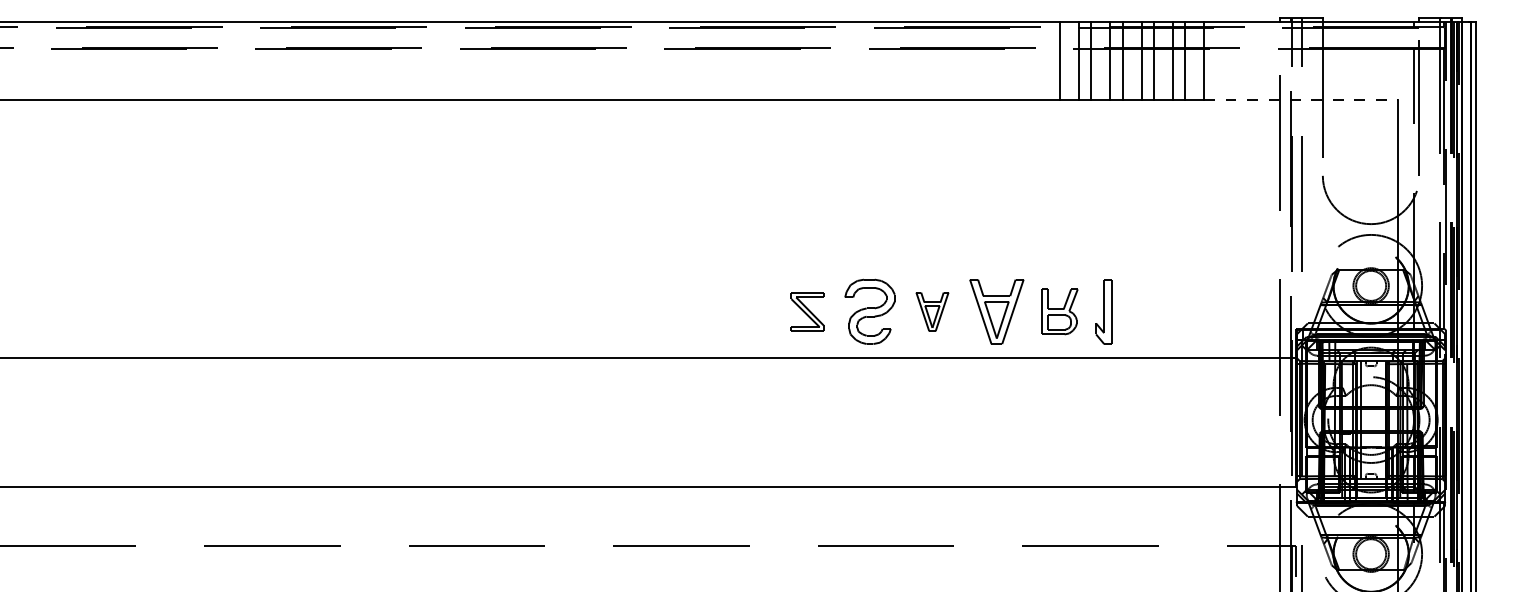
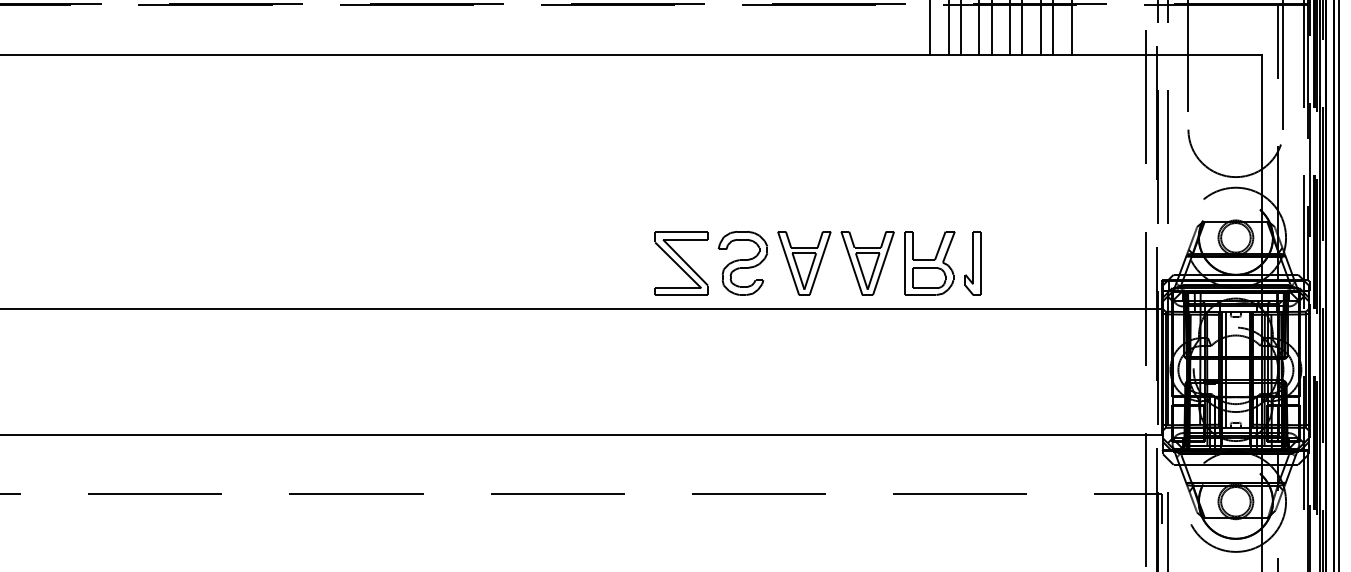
line: (1301, 100) -> (1167, 55), dashed -> solid
part: (807, 311) -> (681, 263), size x1.67
part: (932, 311) -> (804, 263), size x1.67
part: (1059, 311) -> (929, 263), size x1.43

